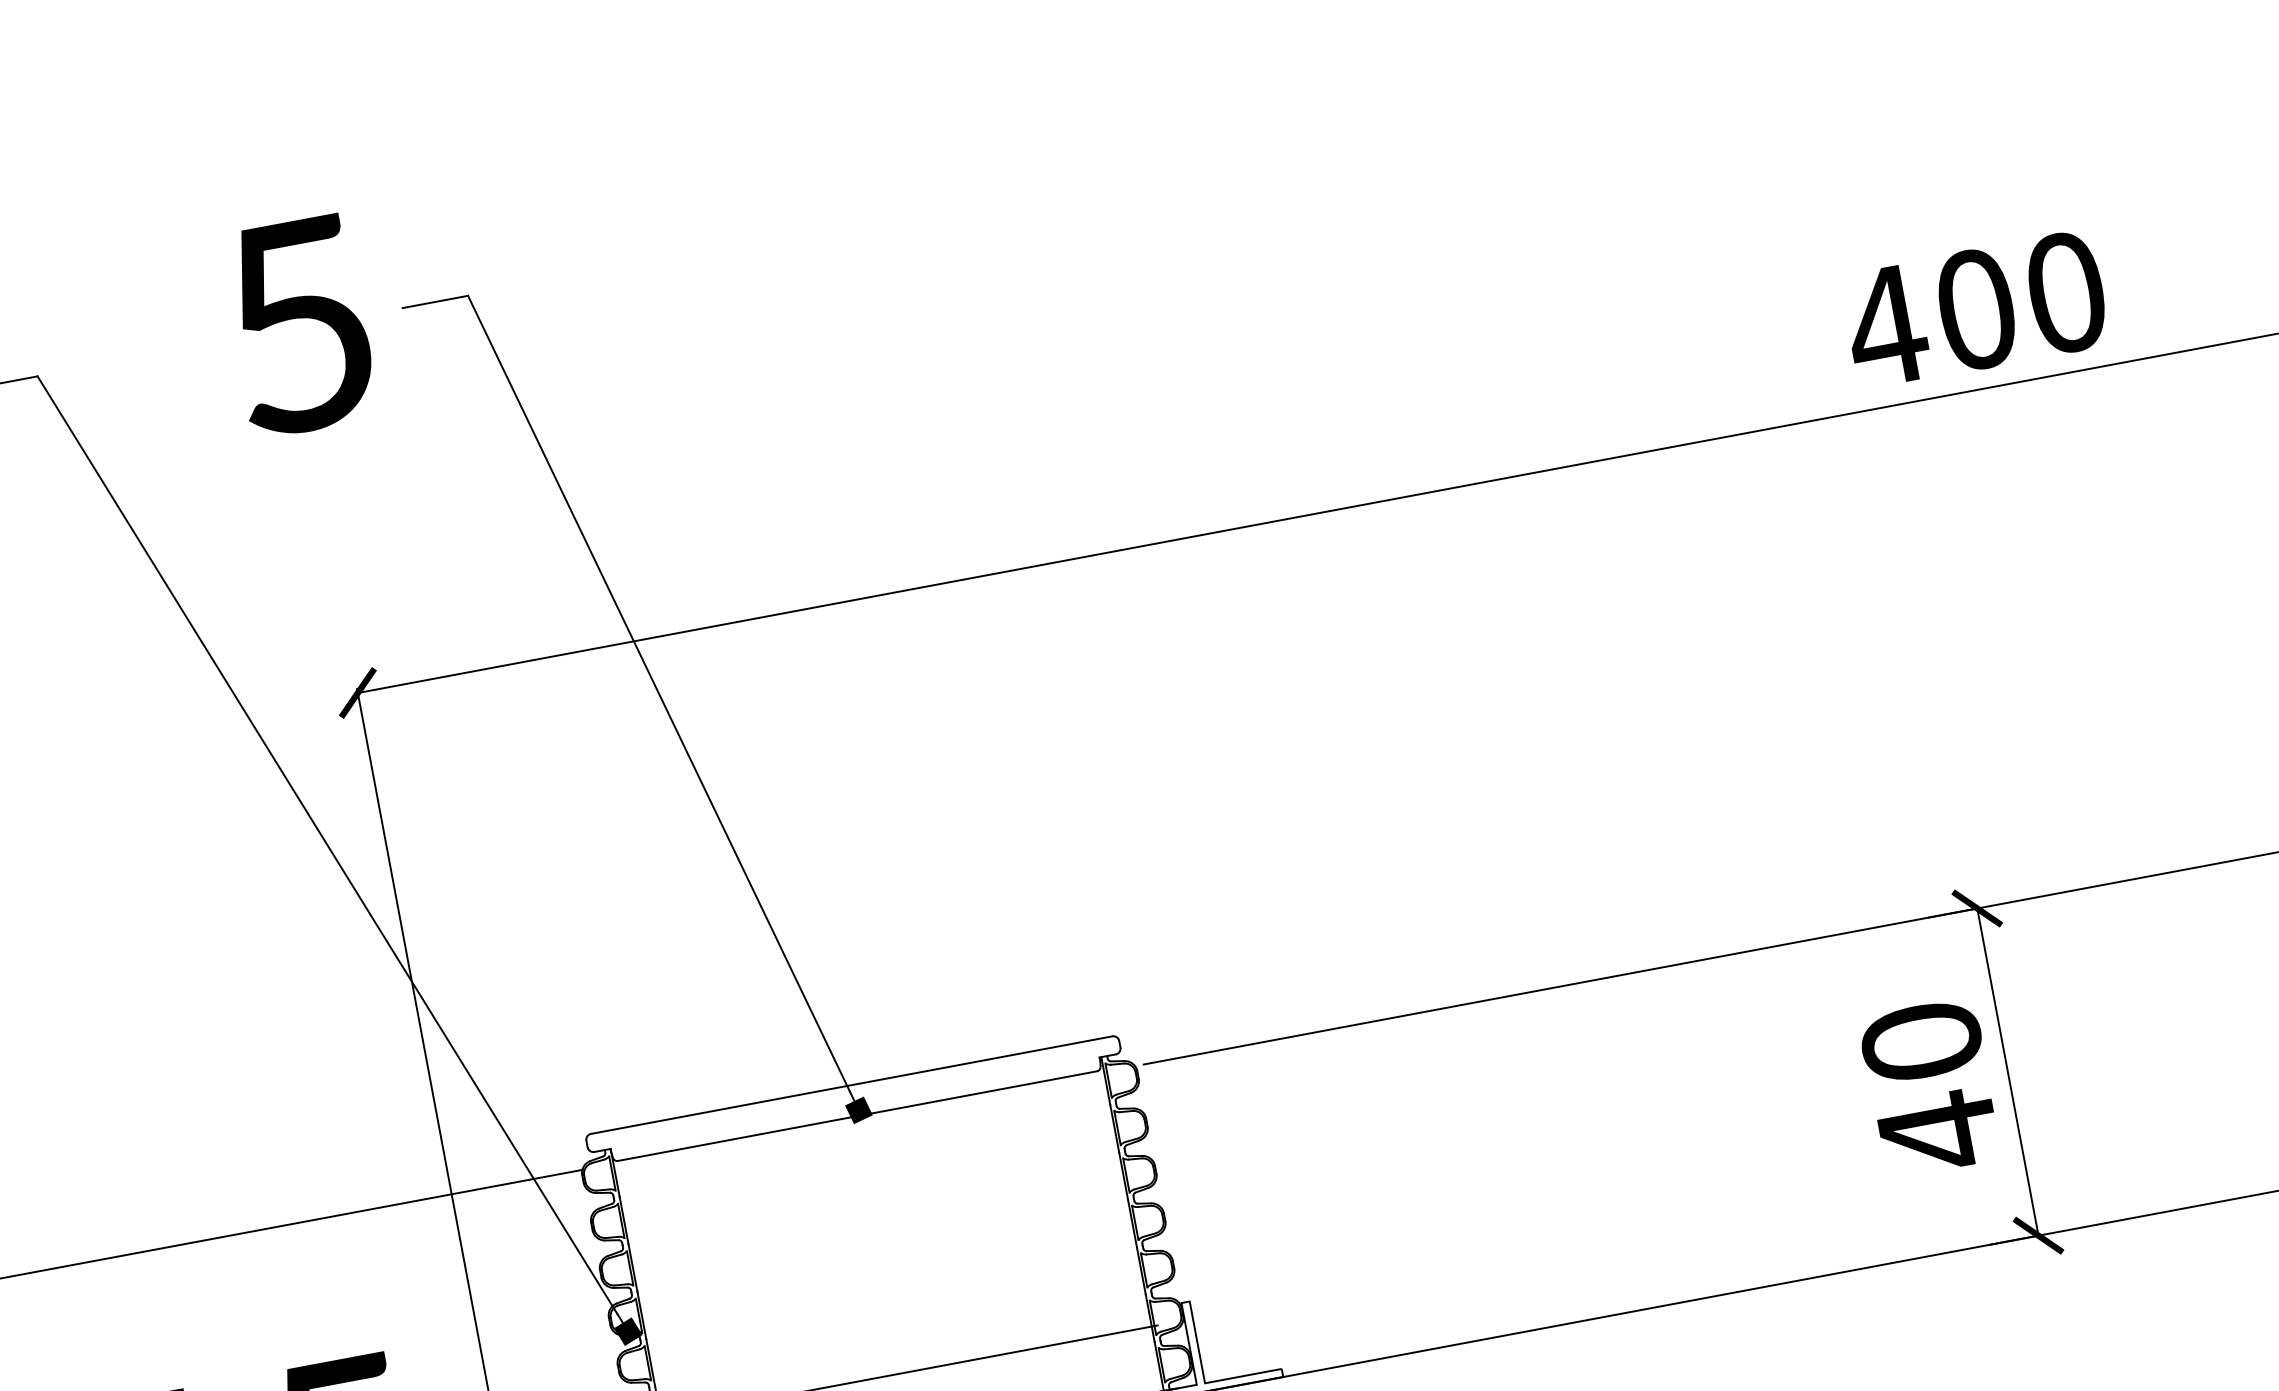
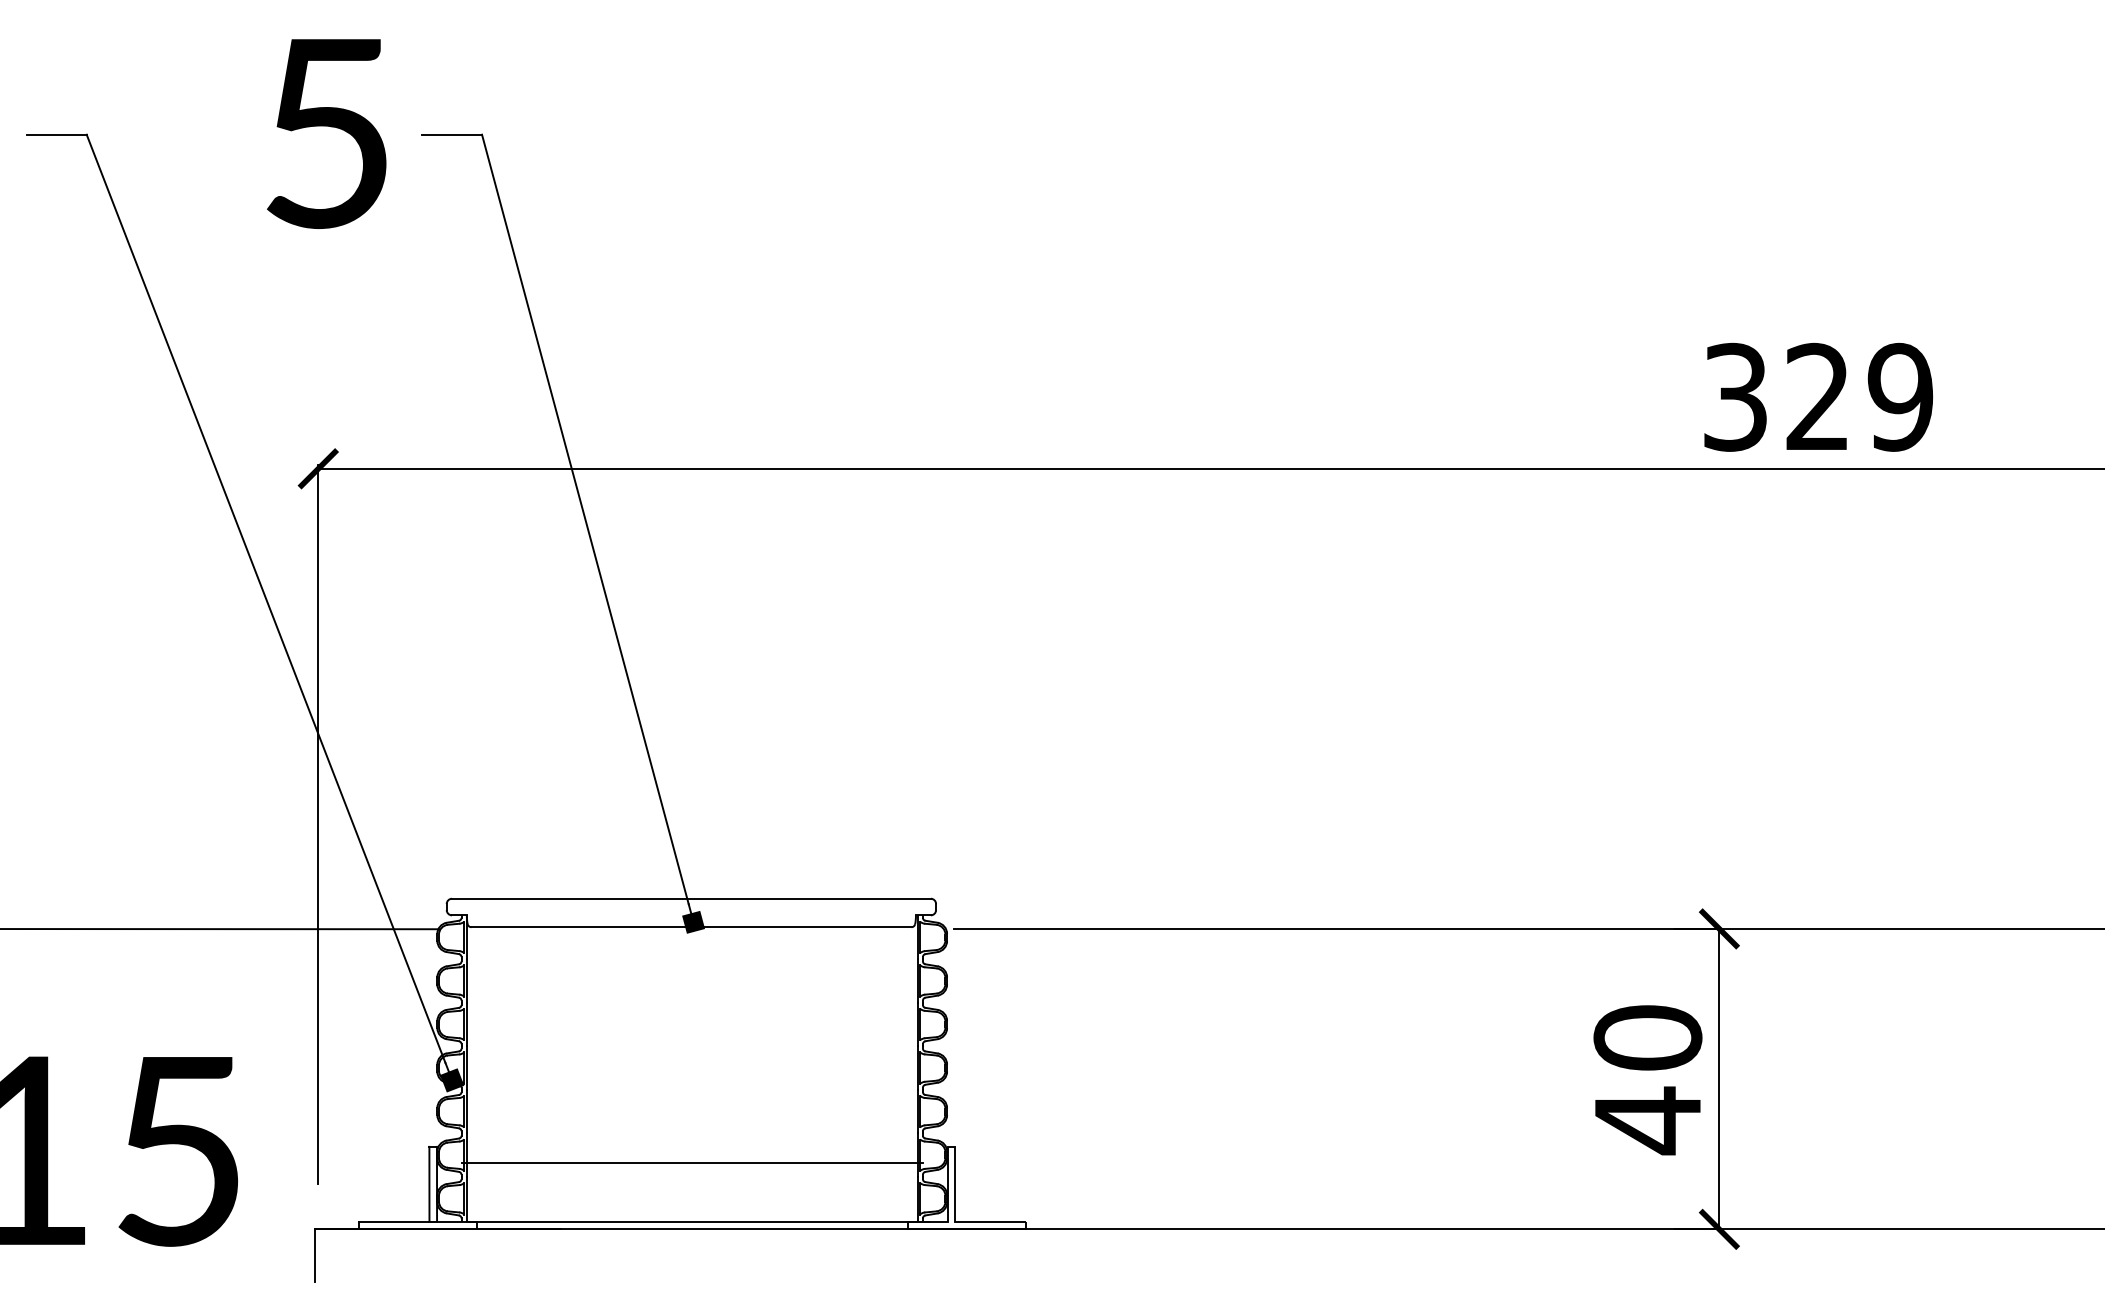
text: (1975, 308) -> (1817, 396), 400 -> 329

